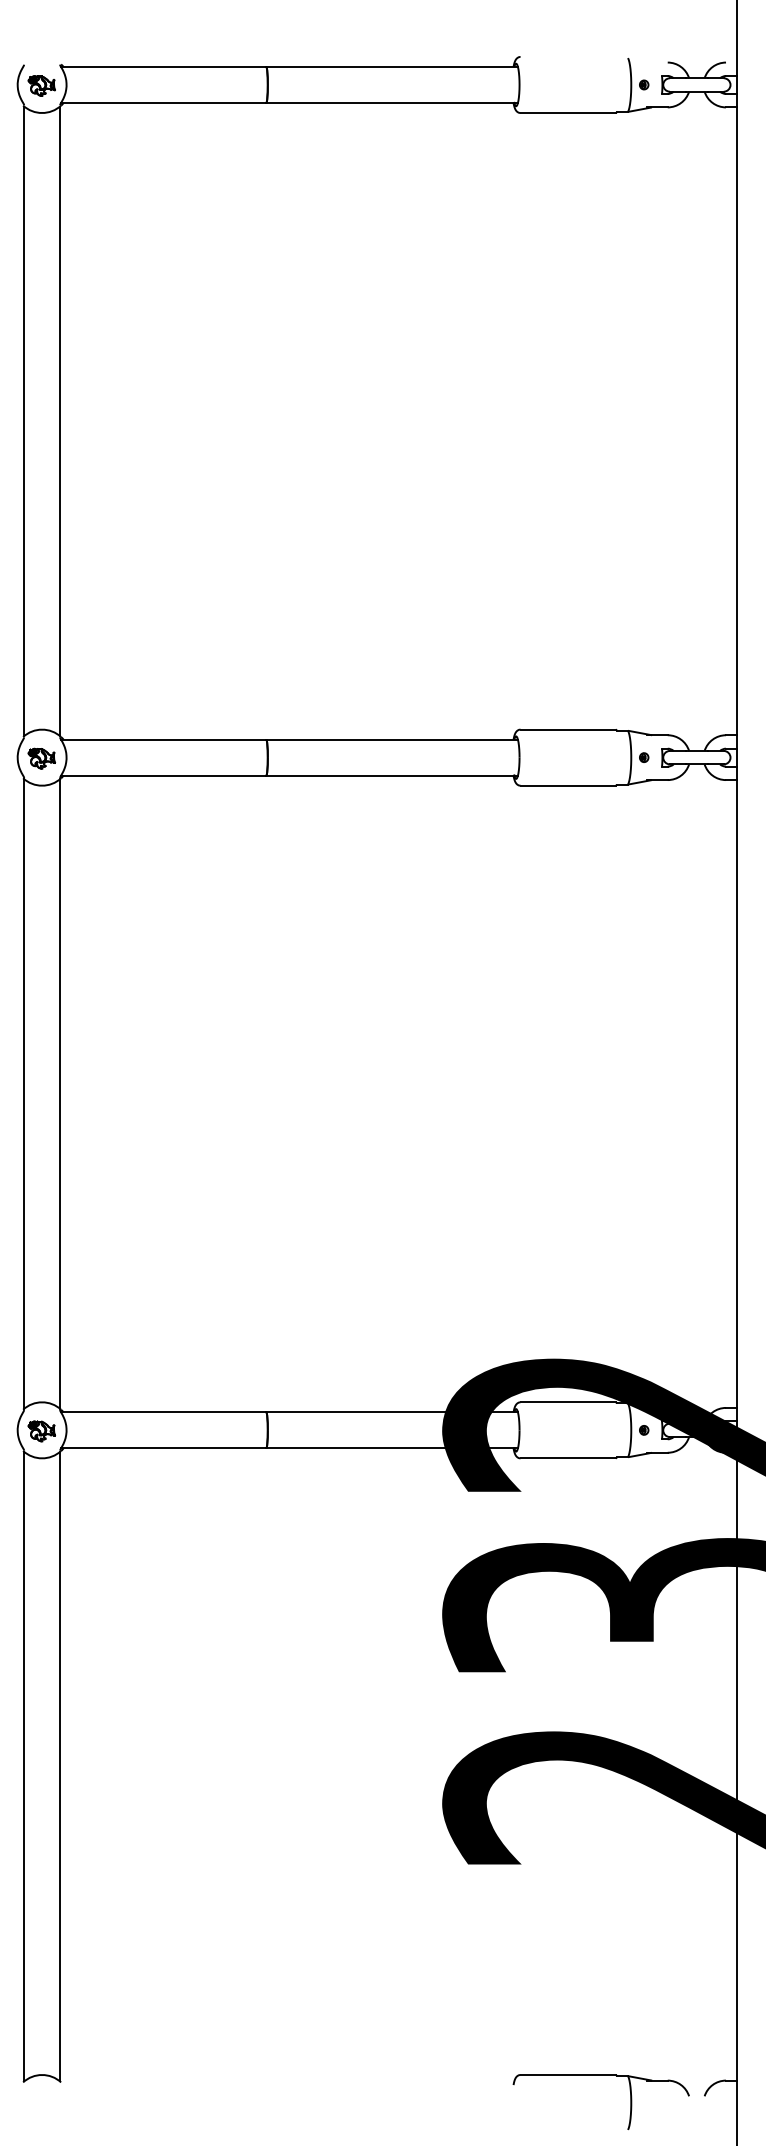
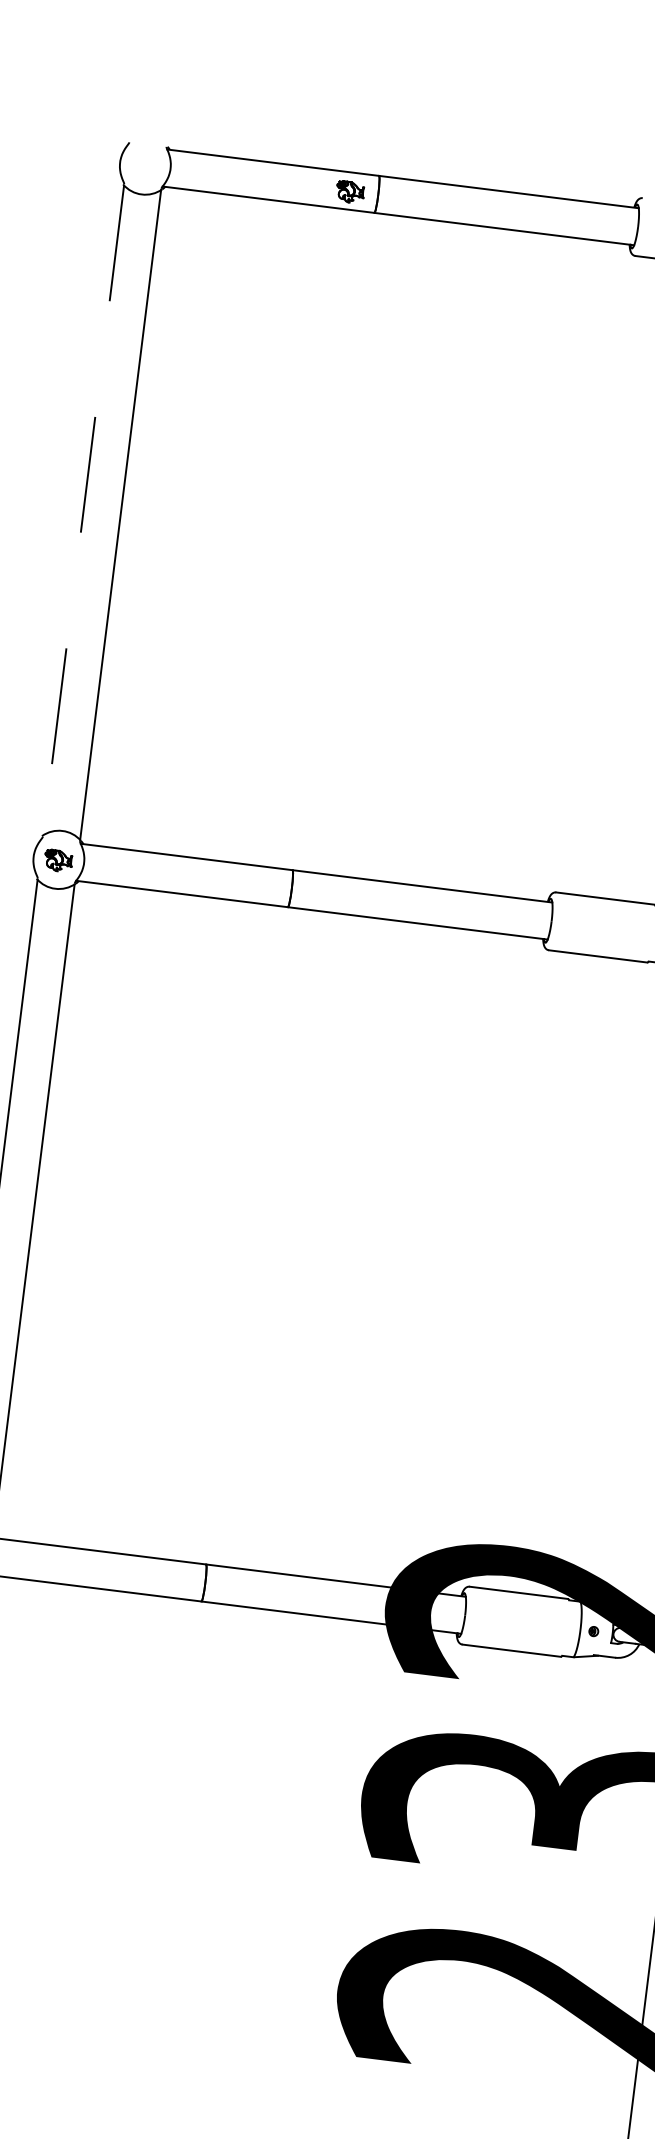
part: (41, 85) -> (350, 191), moved
line: (24, 421) -> (83, 510), solid -> dashed

